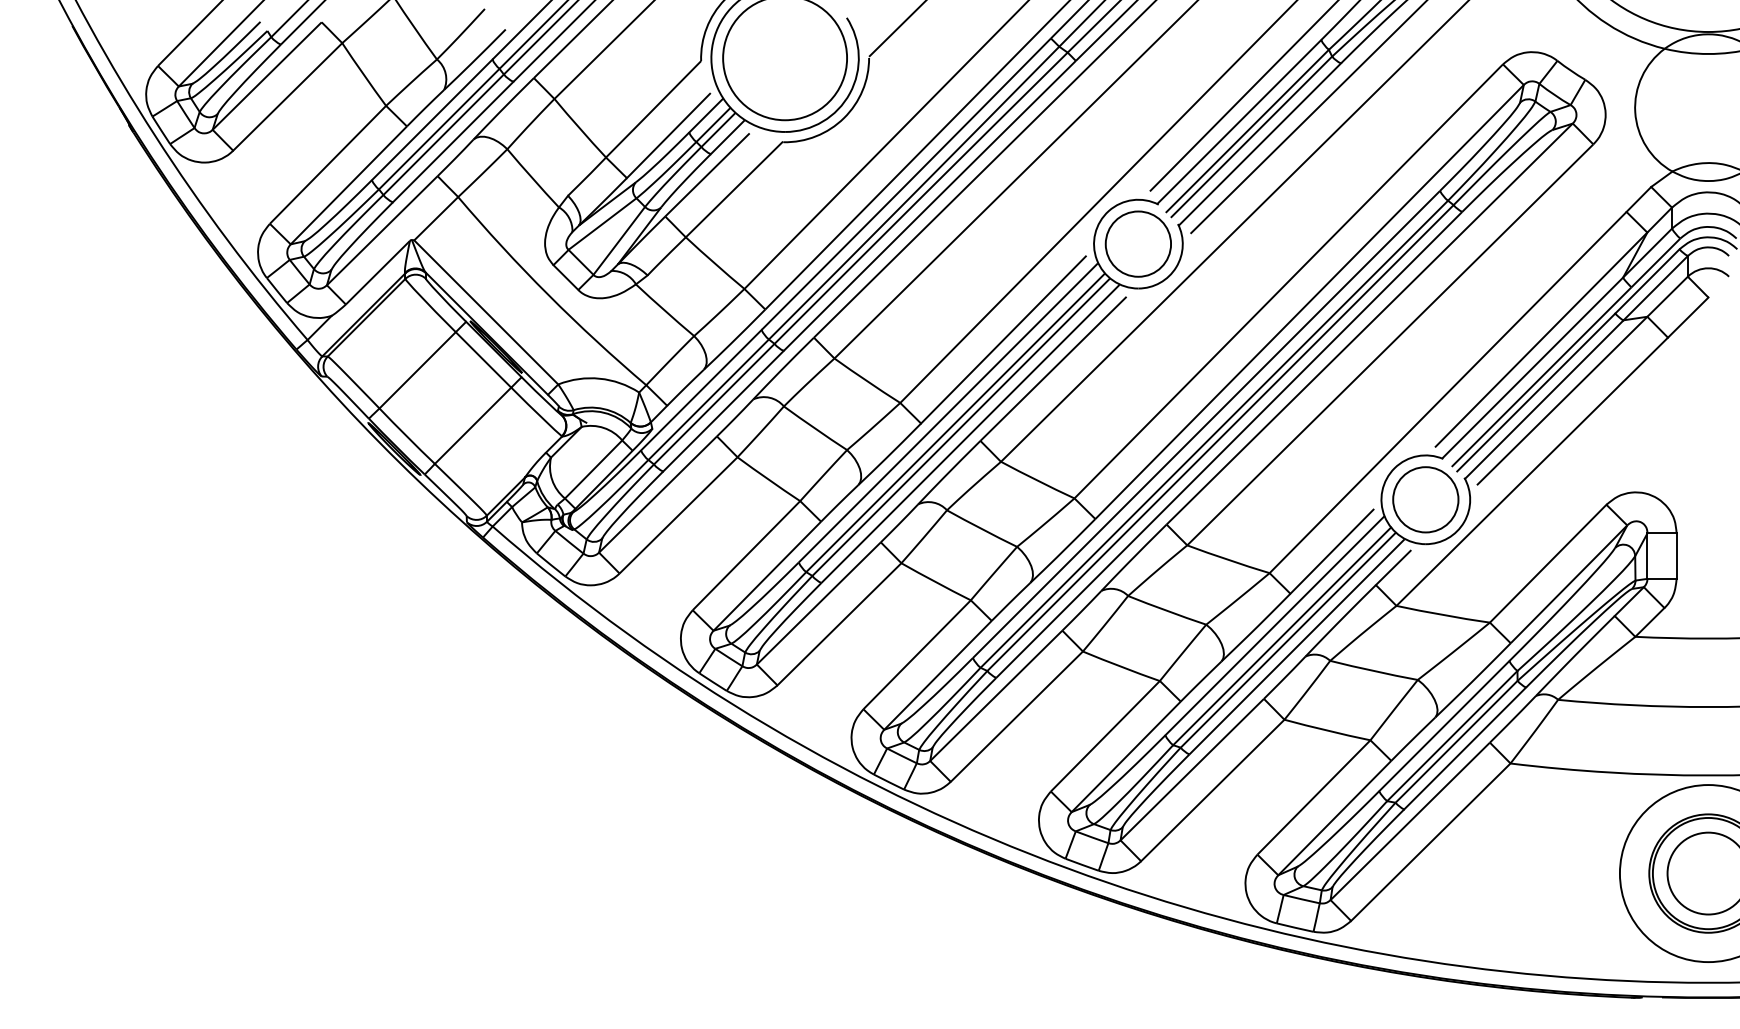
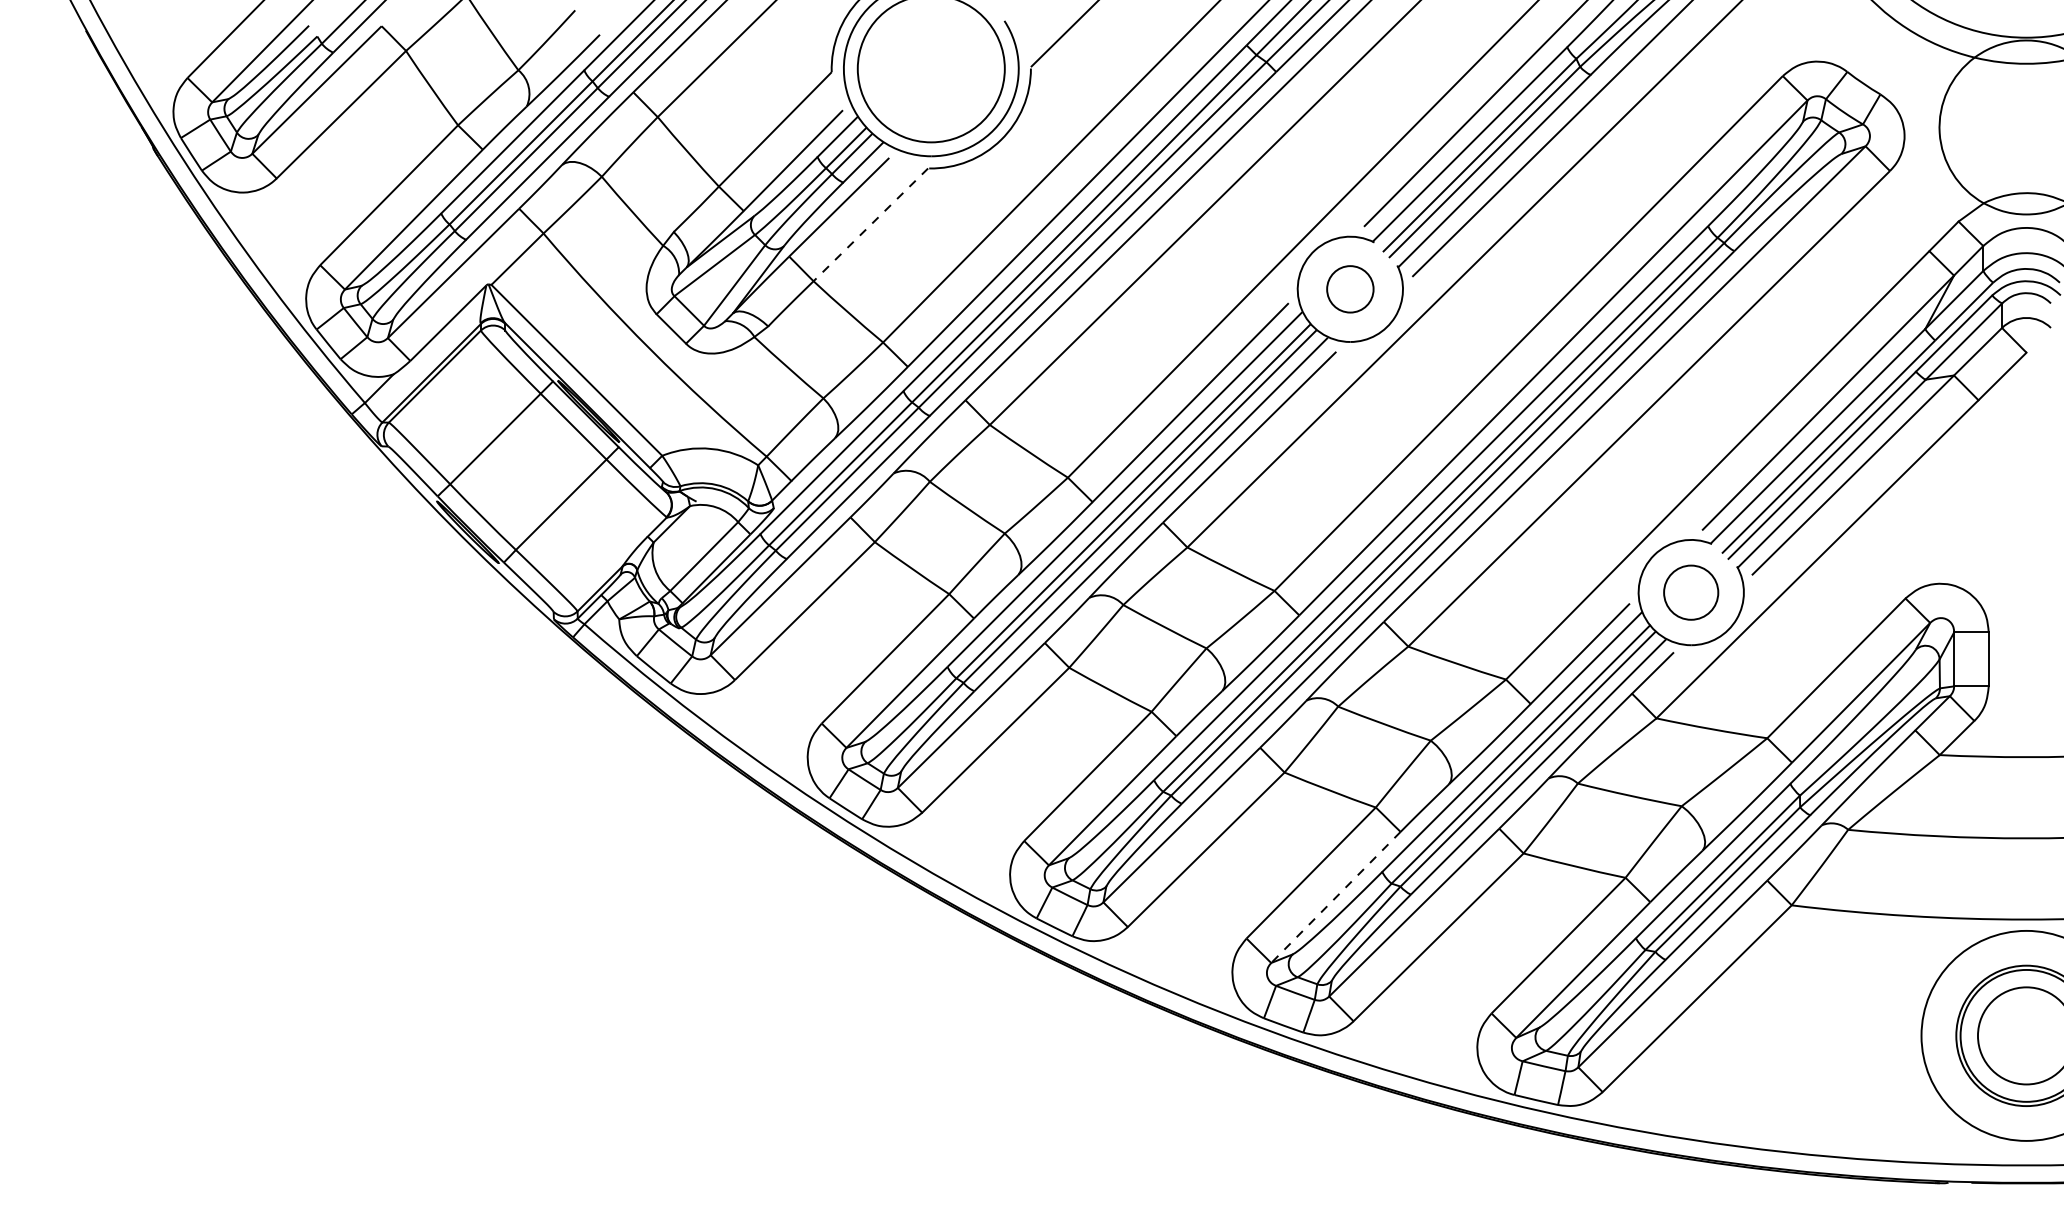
line: (733, 190) -> (870, 225), solid -> dashed
circle: (1138, 244) -> (1350, 289), size x0.6
circle: (1425, 499) -> (1690, 592), size x0.7
line: (1126, 756) -> (1336, 897), solid -> dashed

